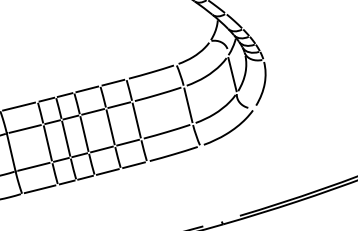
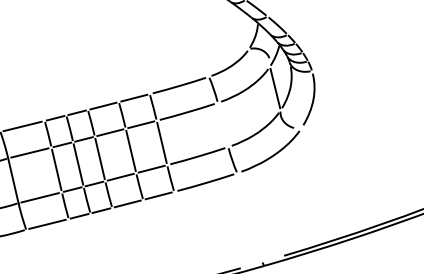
line: (188, 105) -> (223, 125), removed

